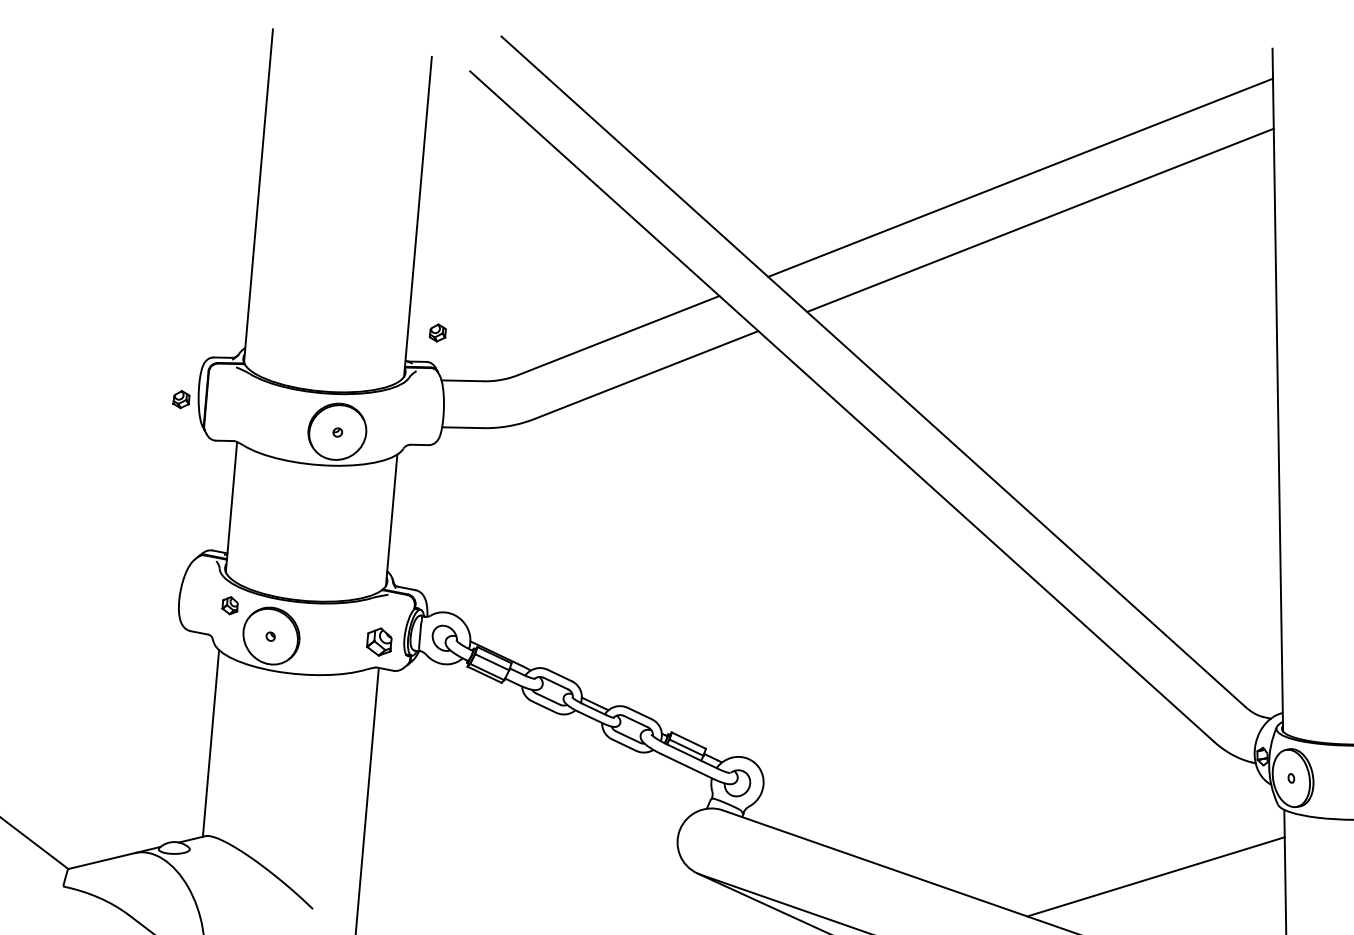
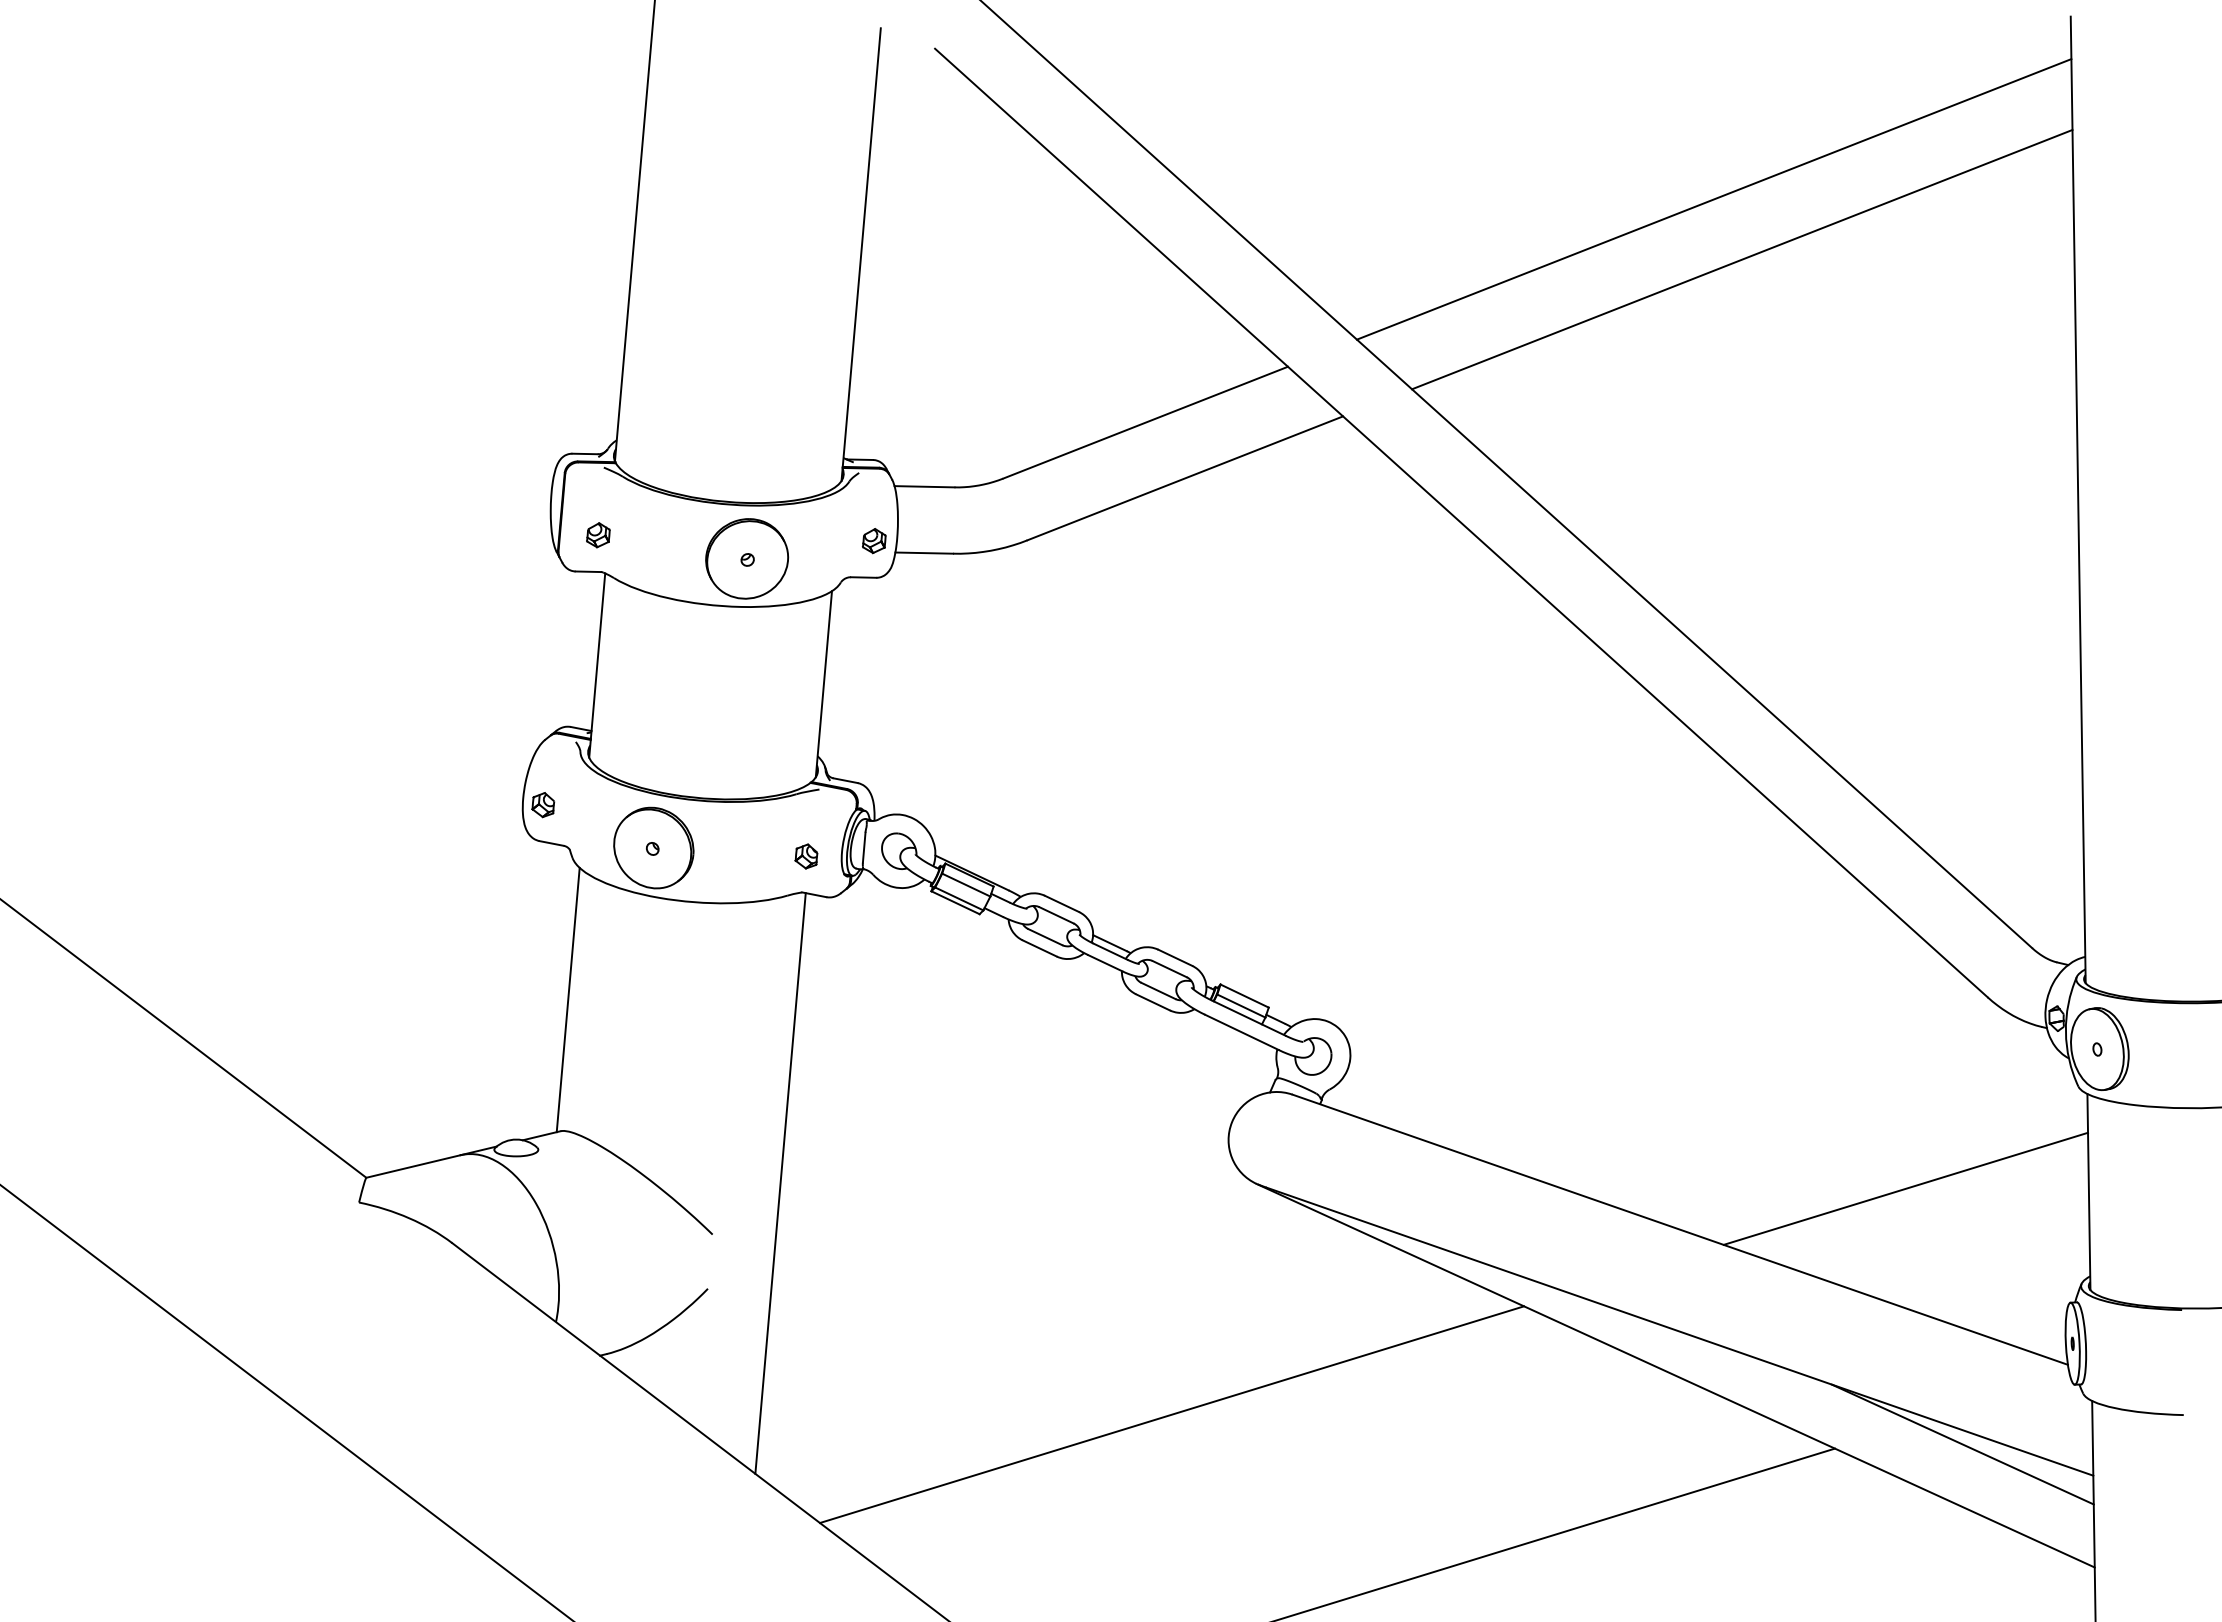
part: (437, 333) -> (874, 541), moved
part: (181, 399) -> (598, 535), moved
part: (230, 606) -> (543, 805), moved
part: (379, 642) -> (806, 856), size x0.62

